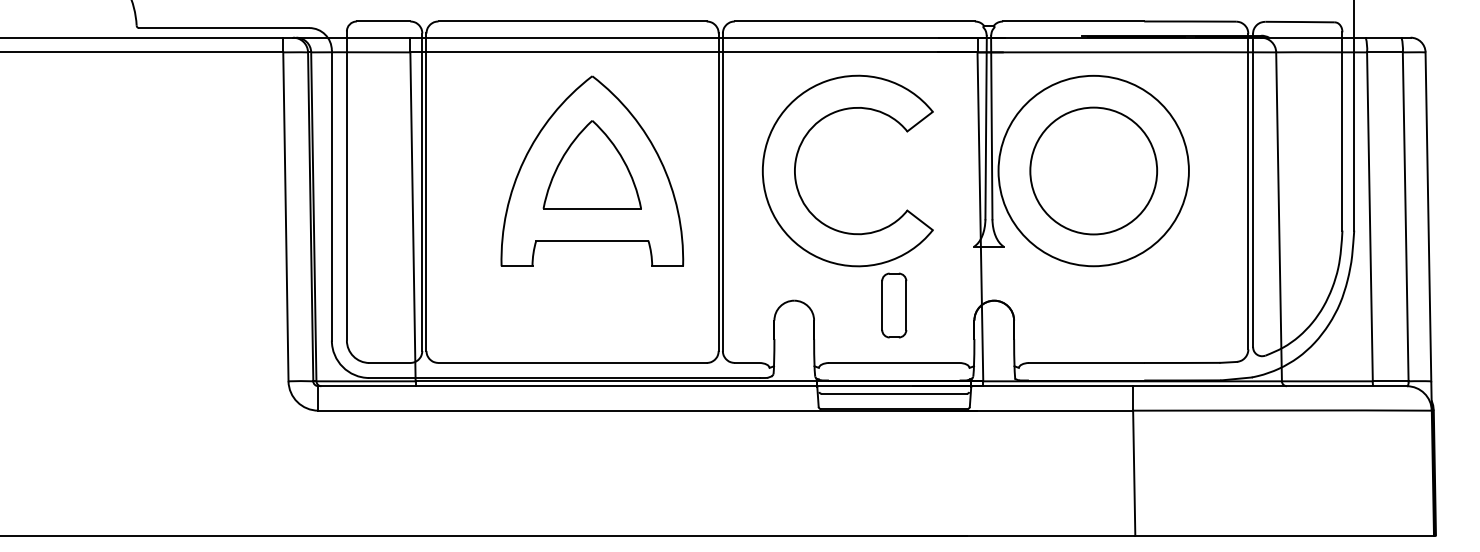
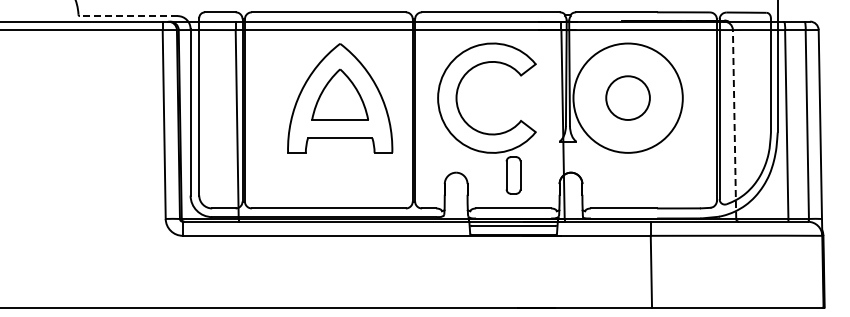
line: (223, 28) -> (128, 16), solid -> dashed
circle: (1092, 169) -> (627, 97), size x0.6
line: (1278, 216) -> (734, 124), solid -> dashed

